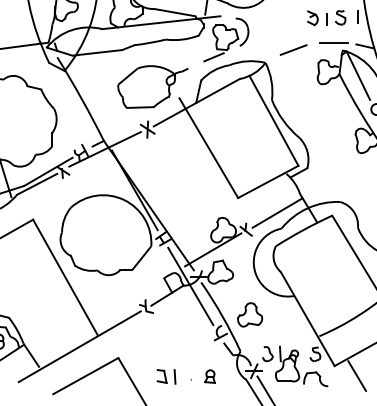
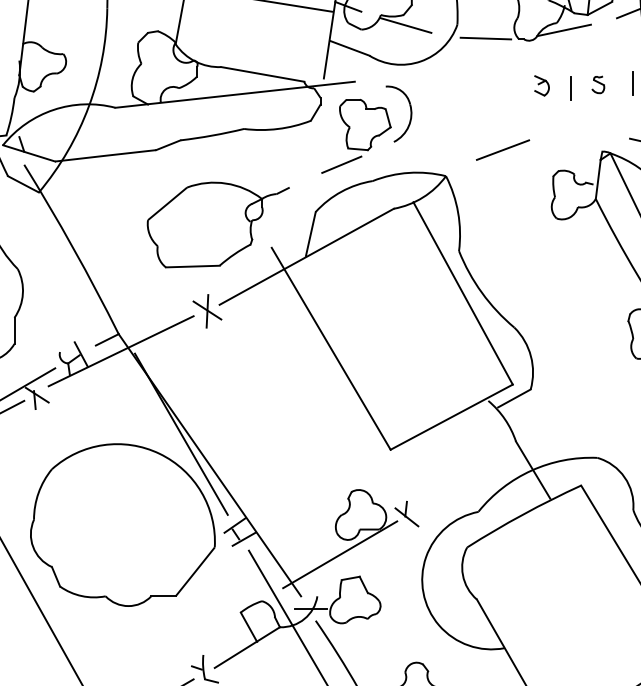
part: (340, 17) -> (597, 84), size x0.6
part: (312, 18) -> (541, 86), size x0.7
line: (333, 42) -> (583, 134), removed
line: (276, 212) -> (468, 479), removed

